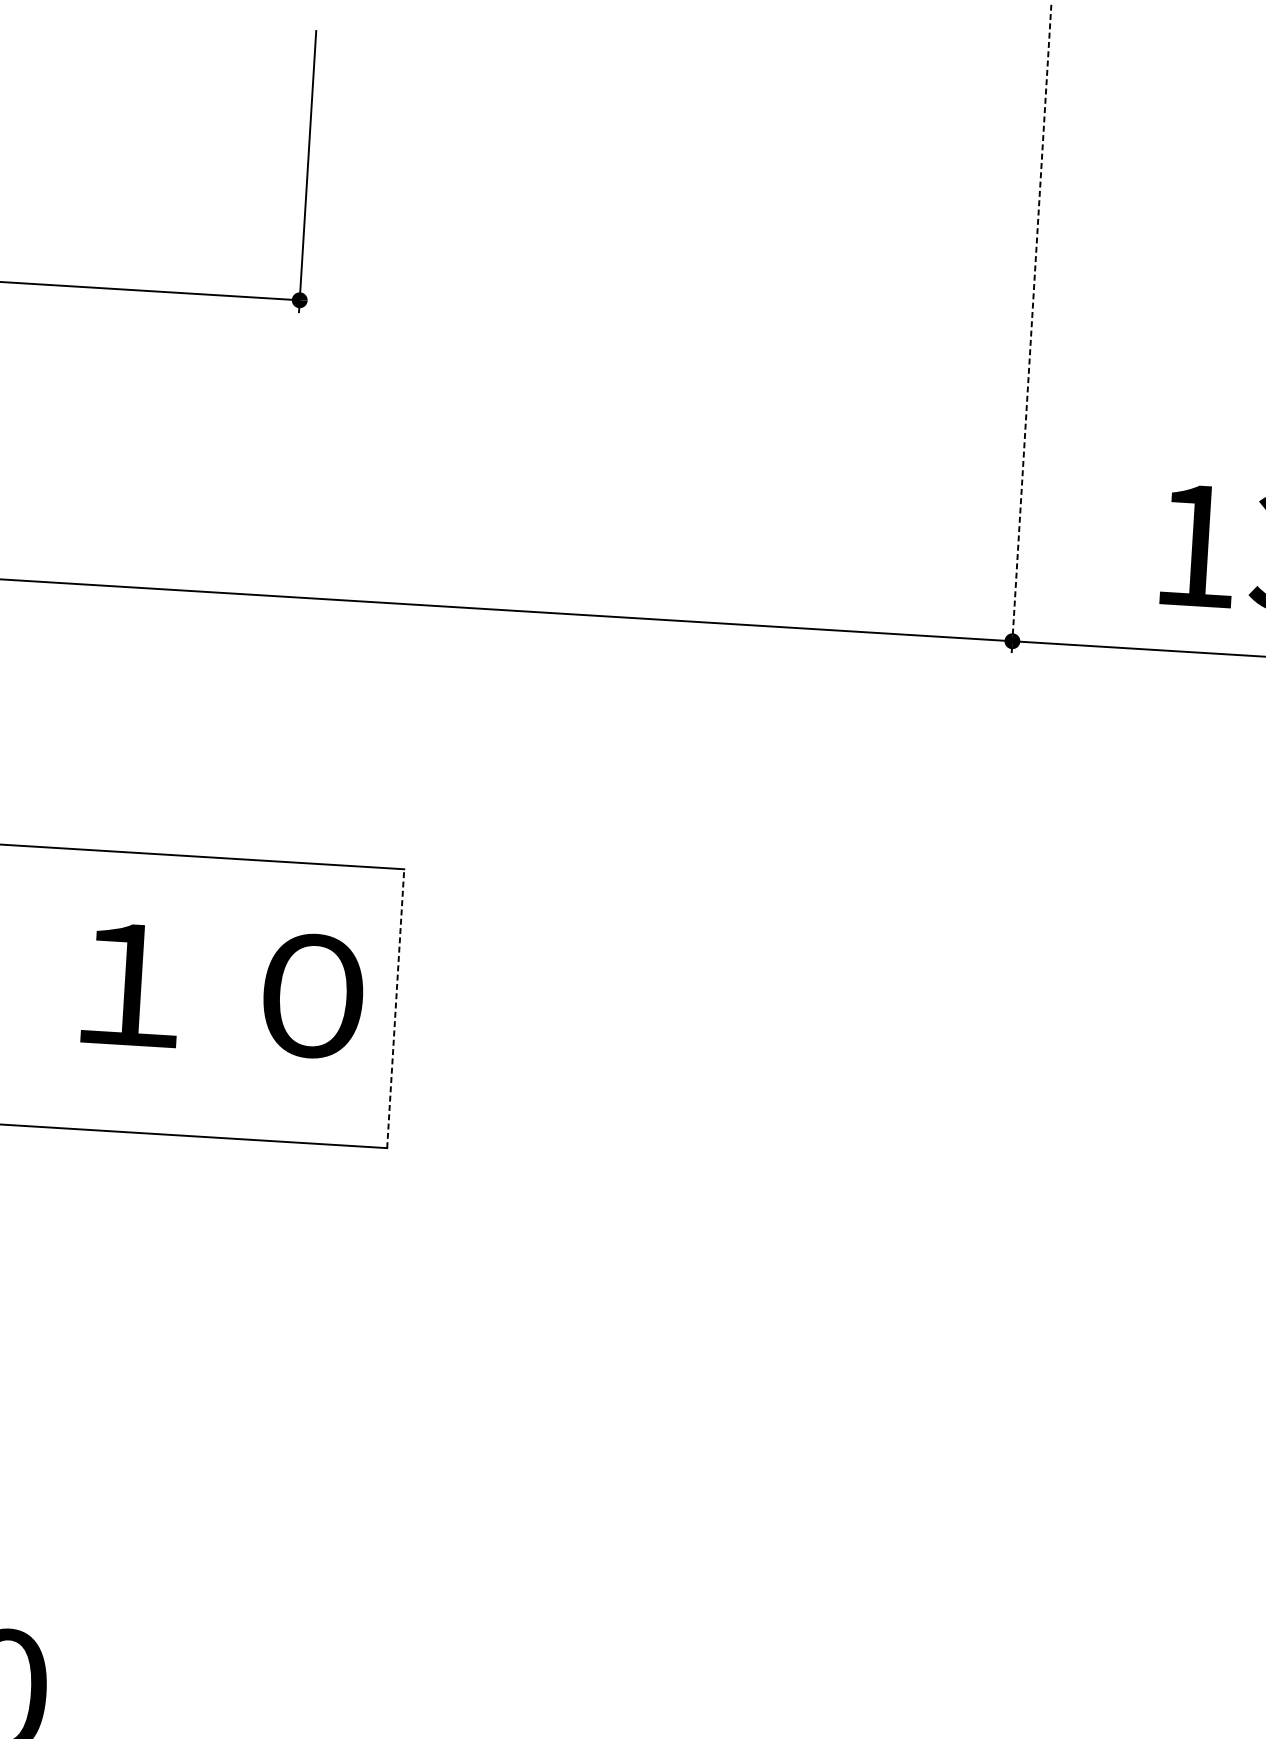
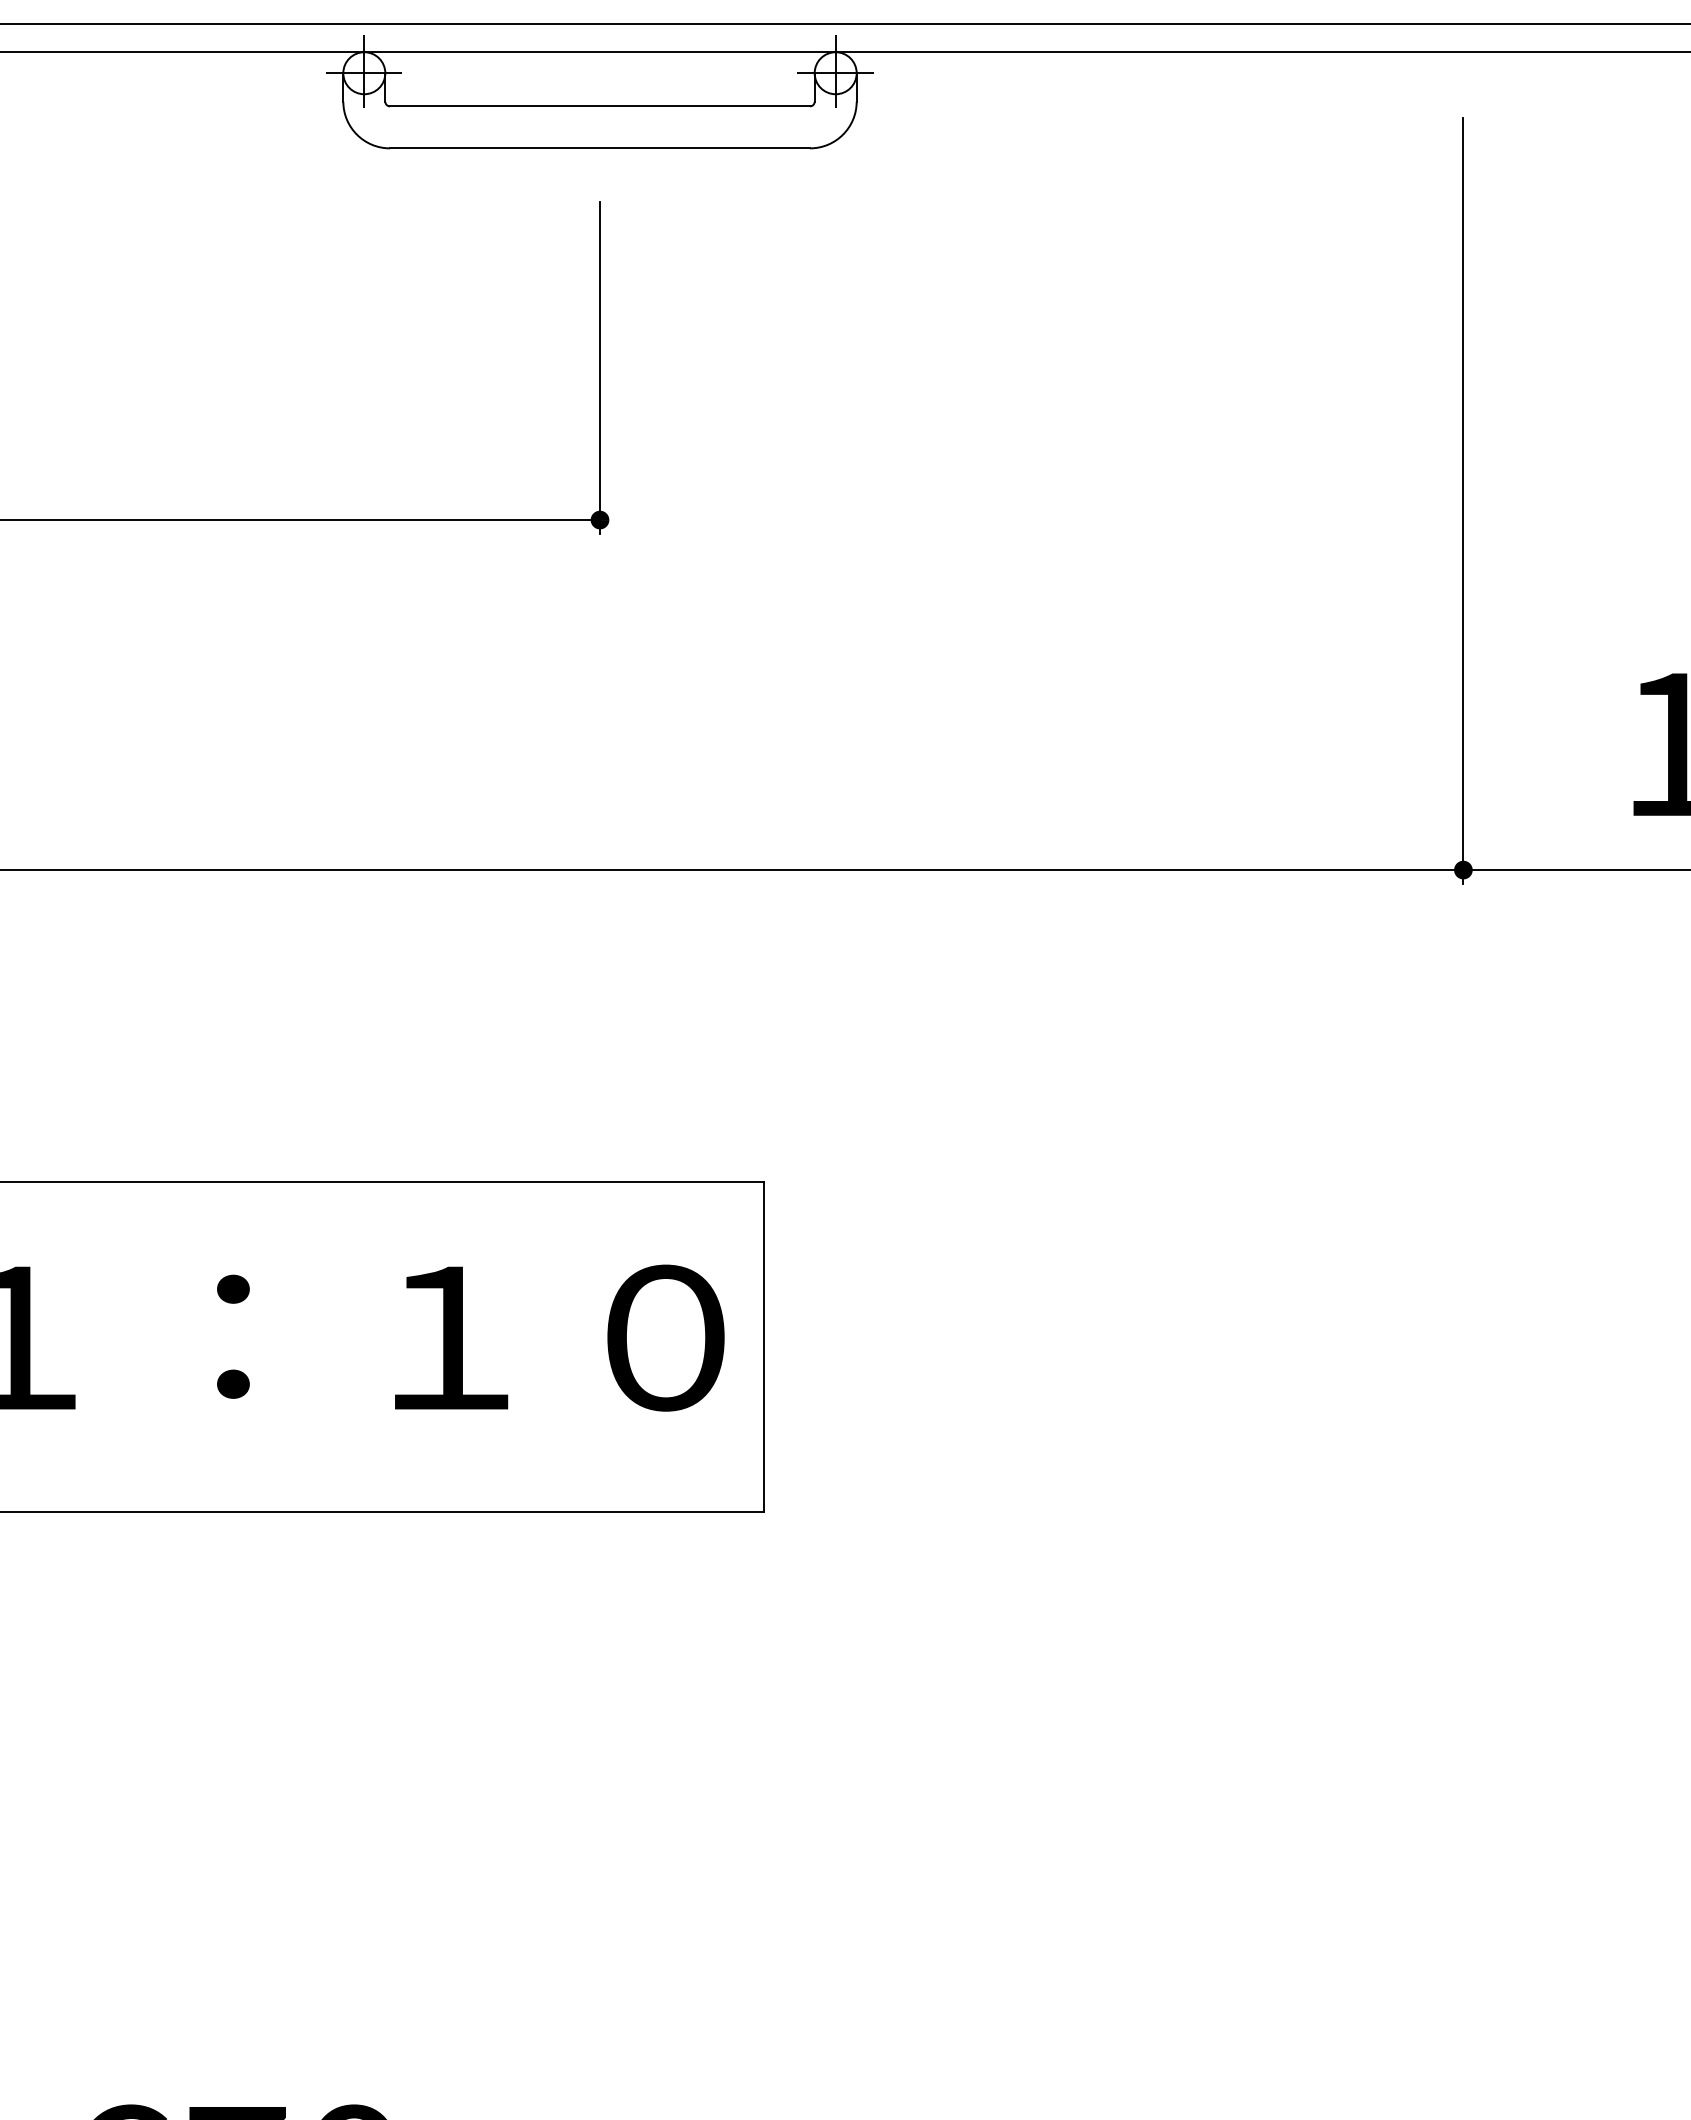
line: (1031, 329) -> (1463, 501), dashed -> solid
line: (395, 1009) -> (763, 1347), dashed -> solid

